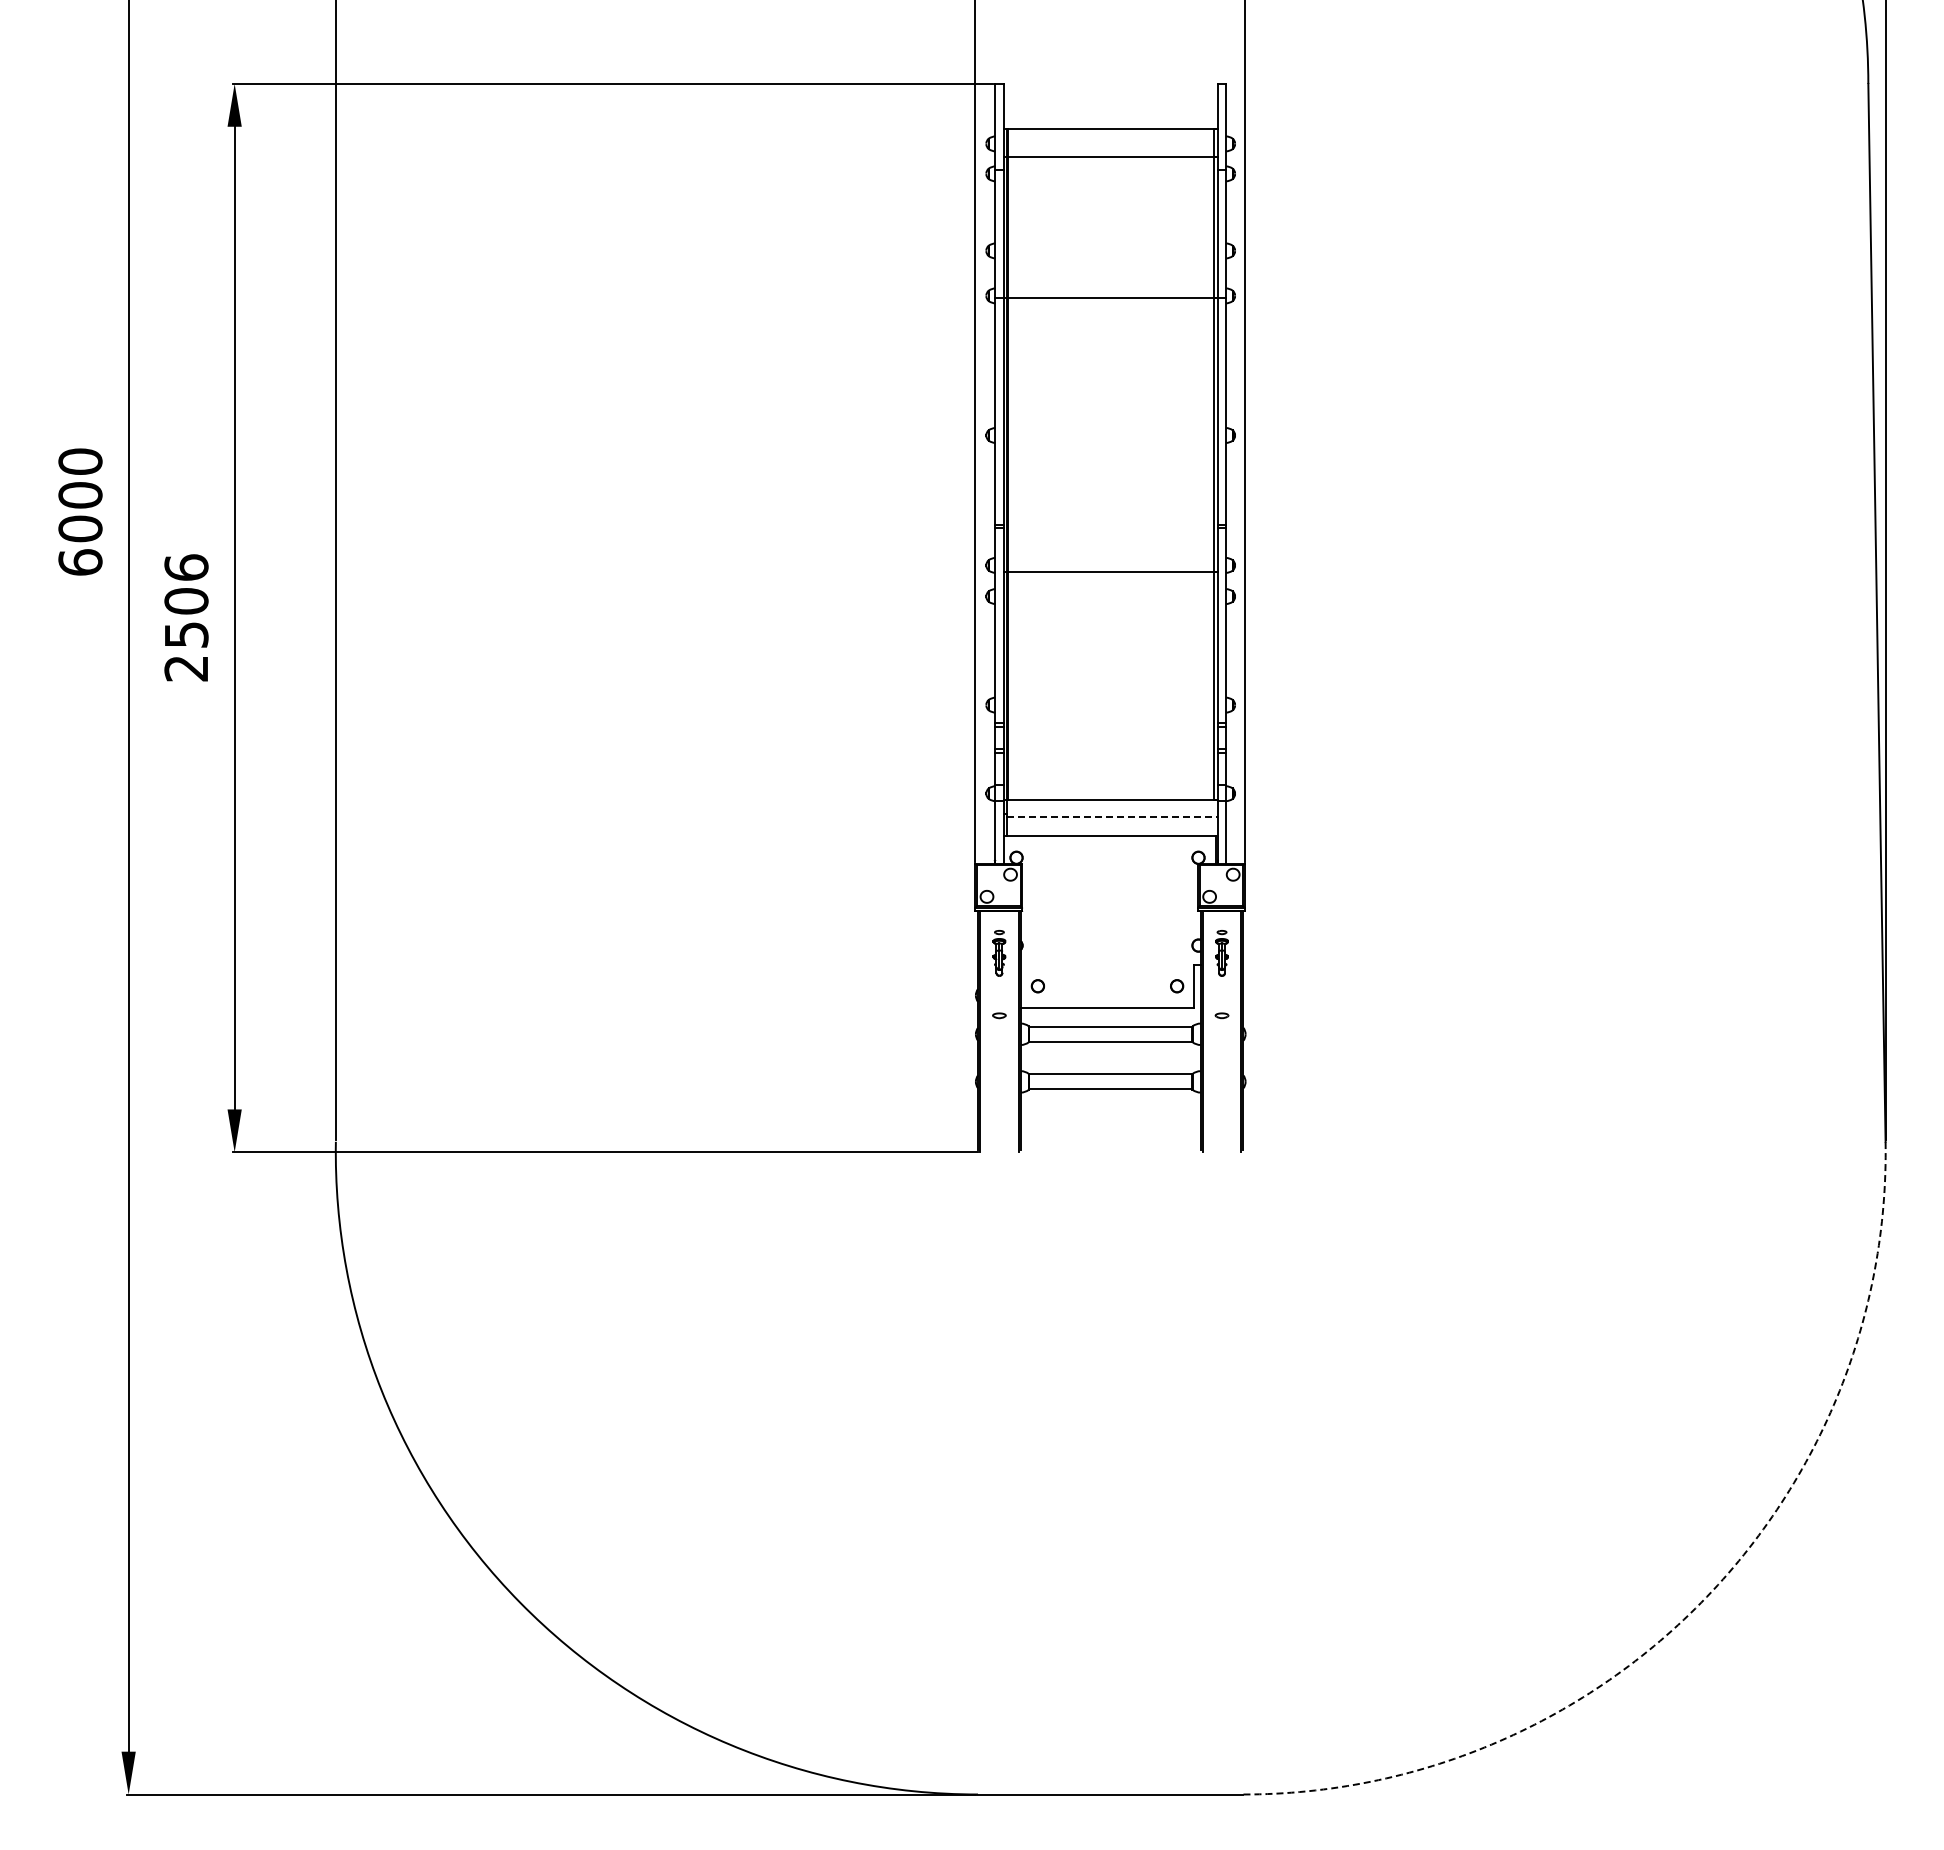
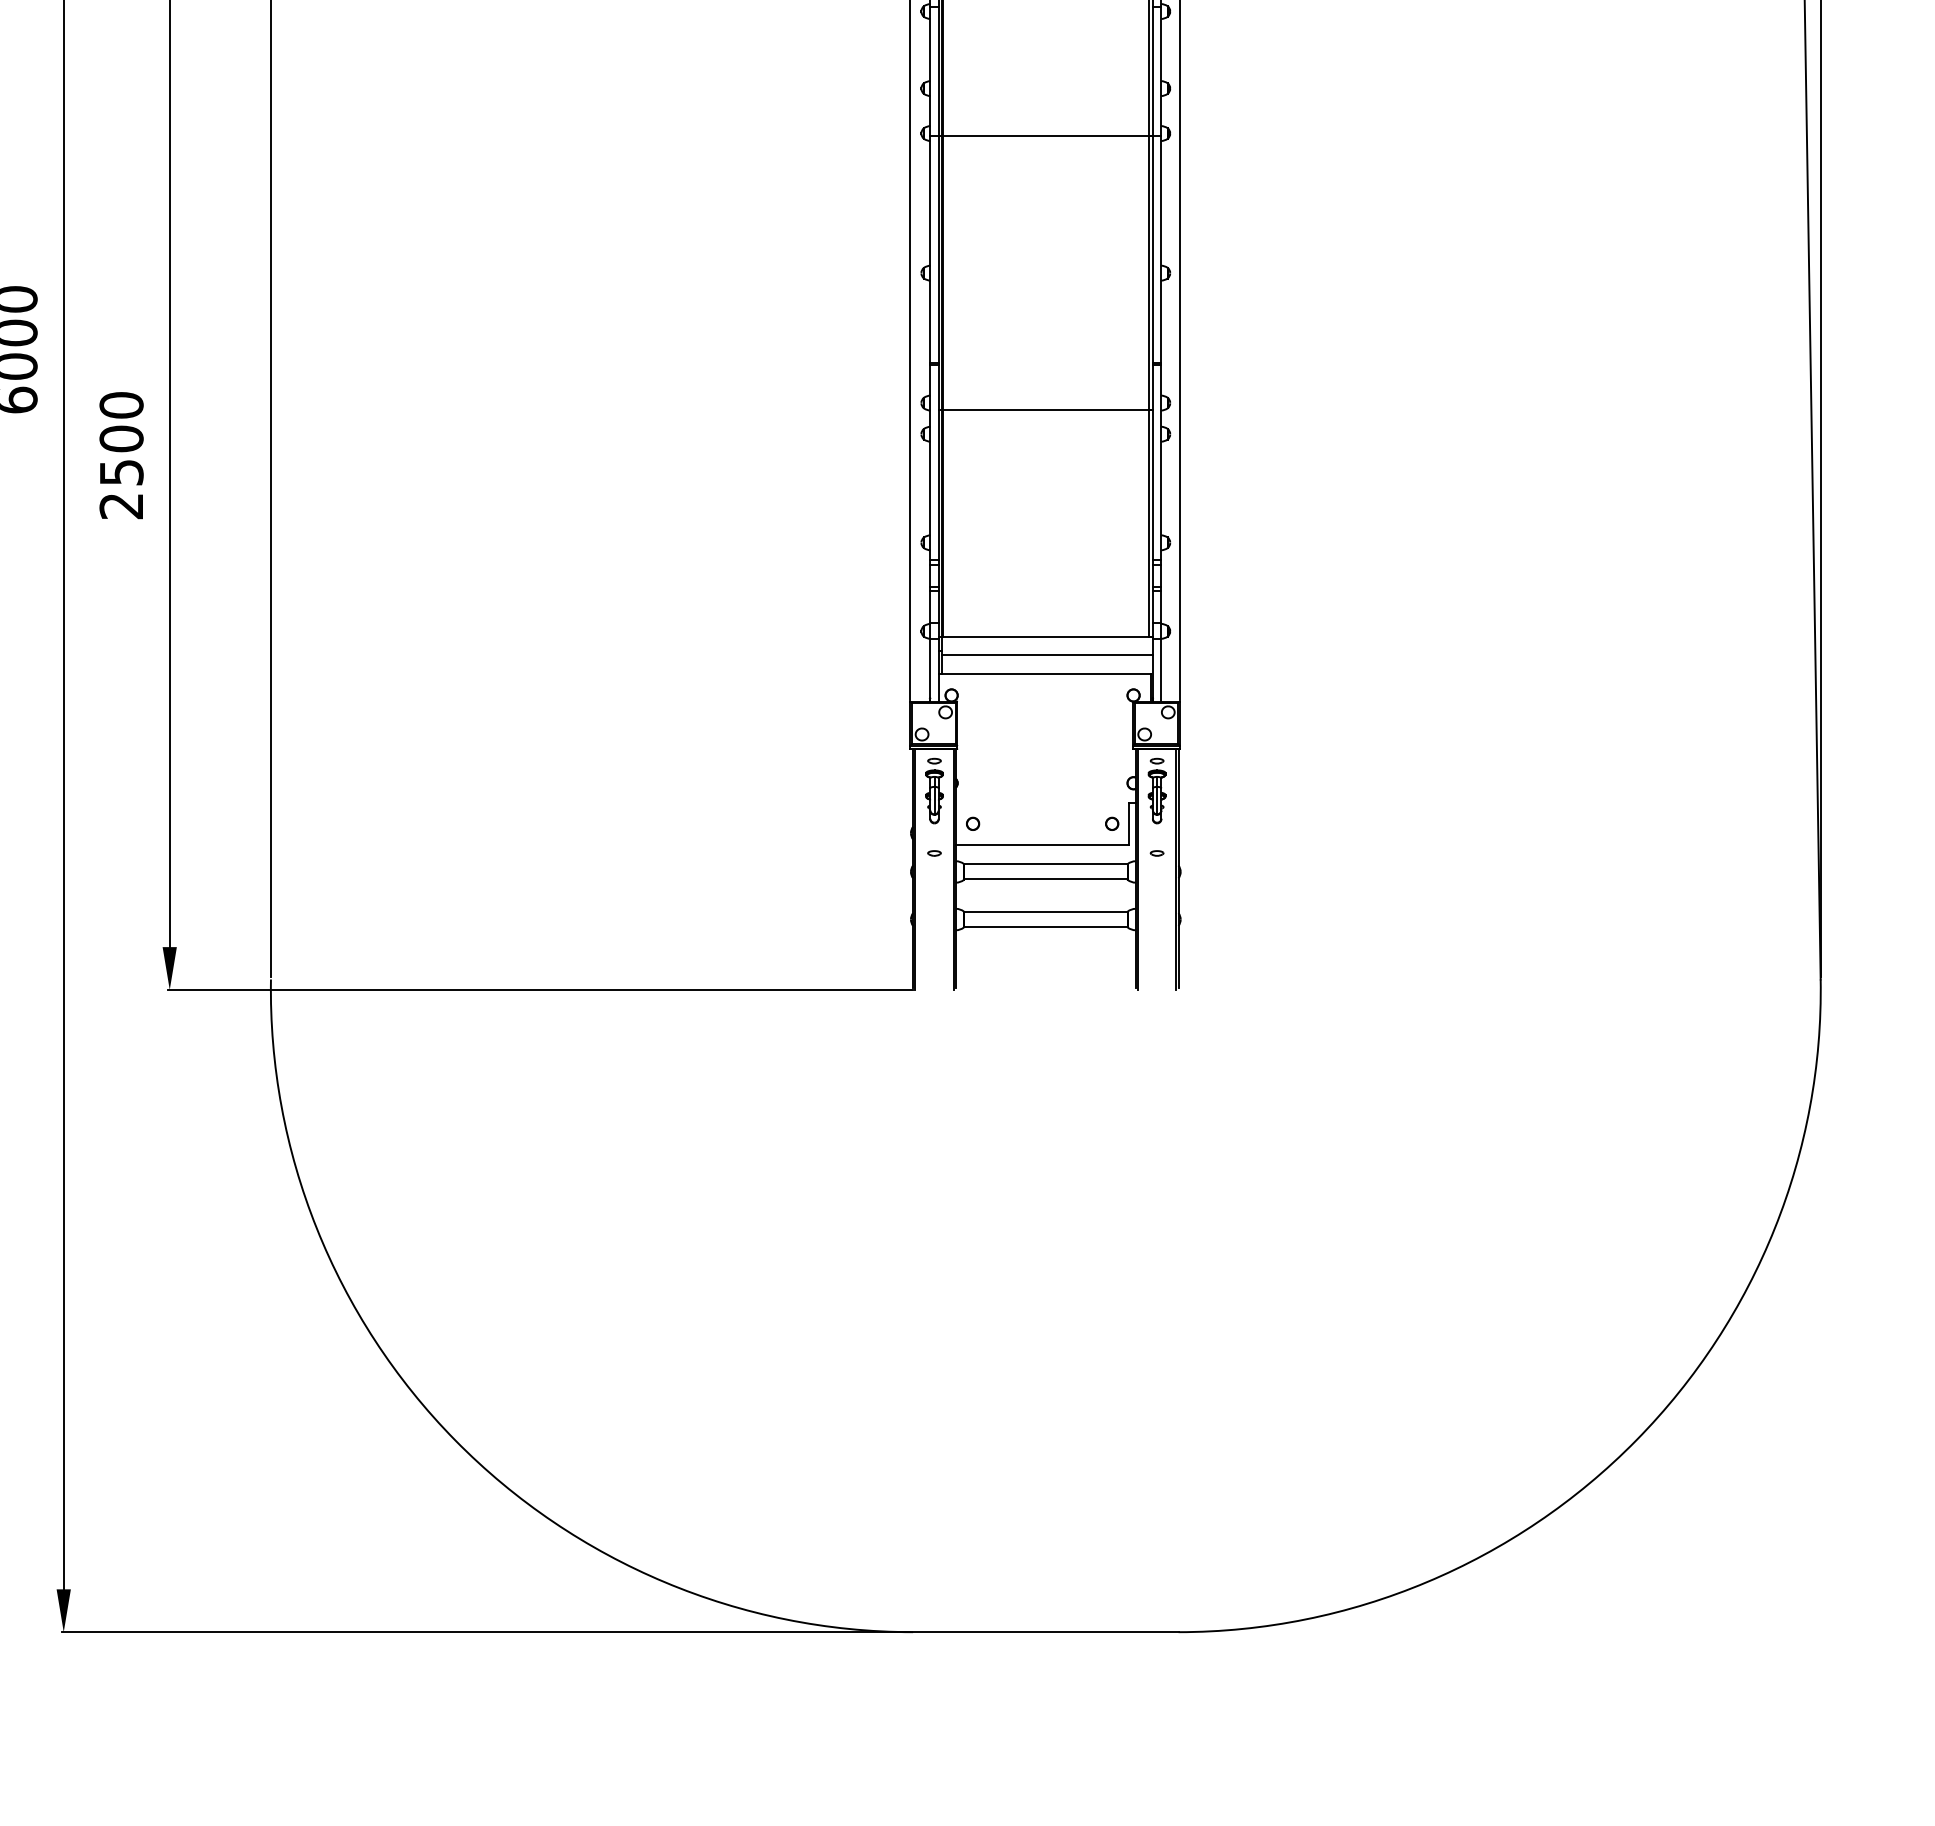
text: (186, 567) -> (121, 405), 2506 -> 2500
line: (1112, 817) -> (1047, 655), dashed -> solid
part: (999, 953) -> (934, 791), size x1.43
part: (1221, 953) -> (1156, 791), size x1.43
arc: (1701, 1602) -> (1636, 1440), dashed -> solid

